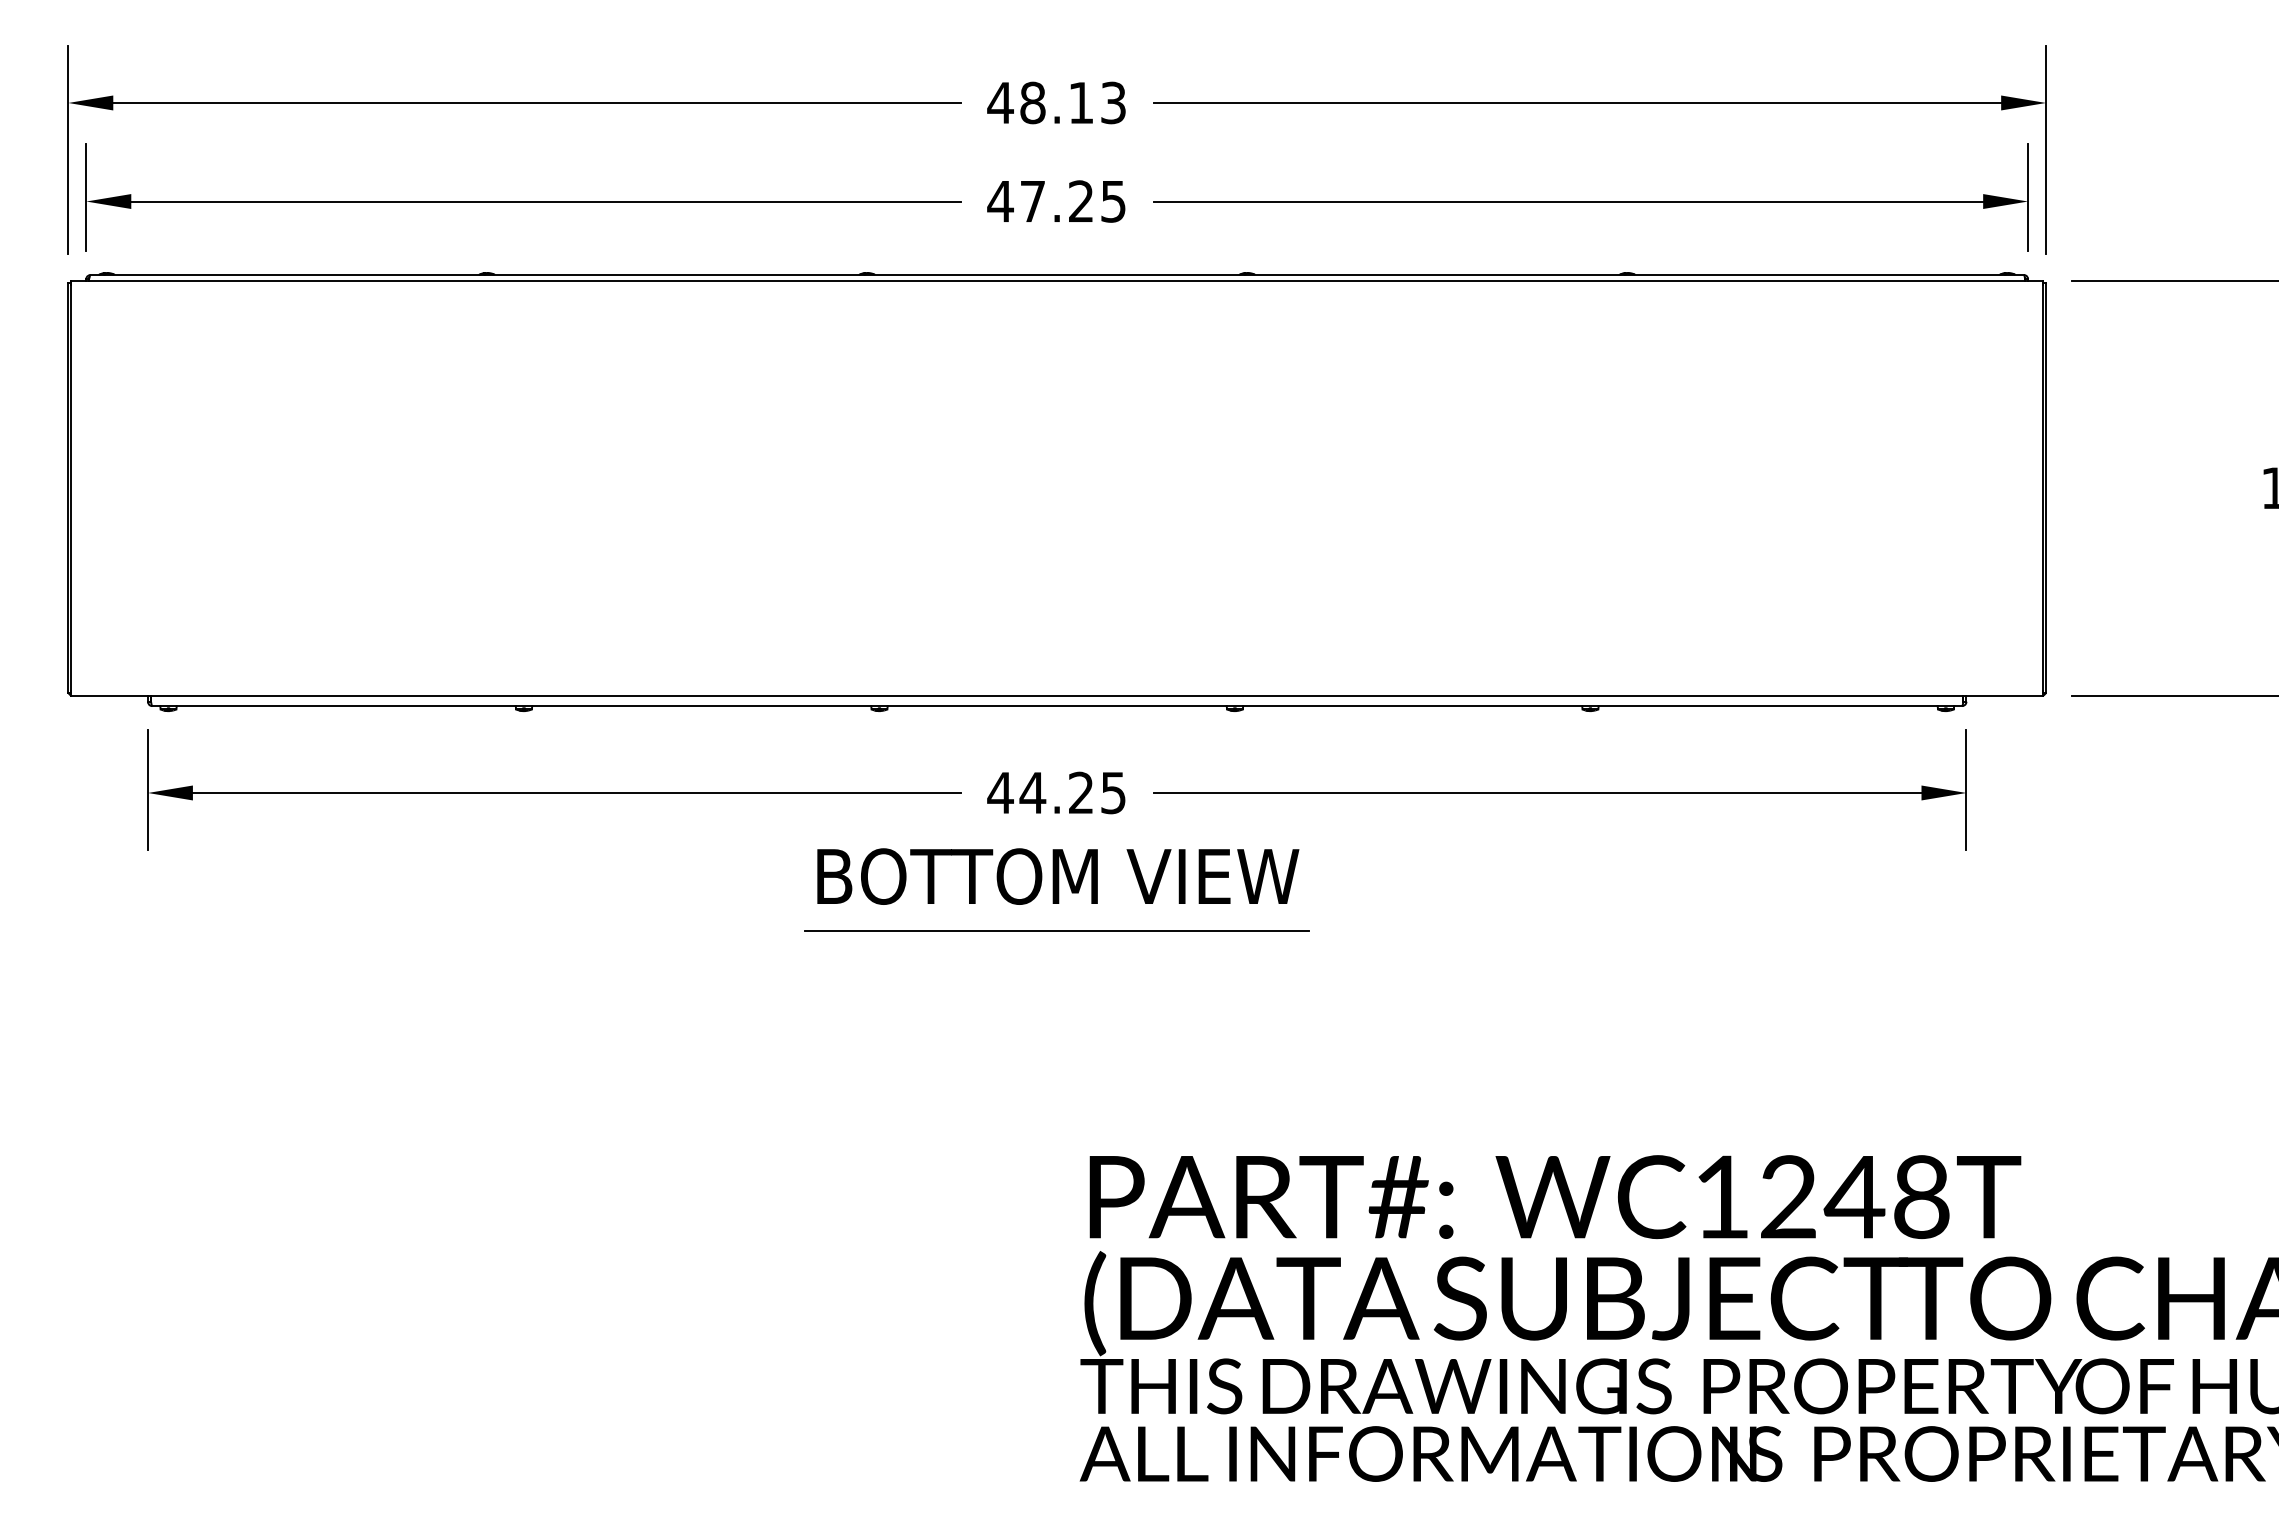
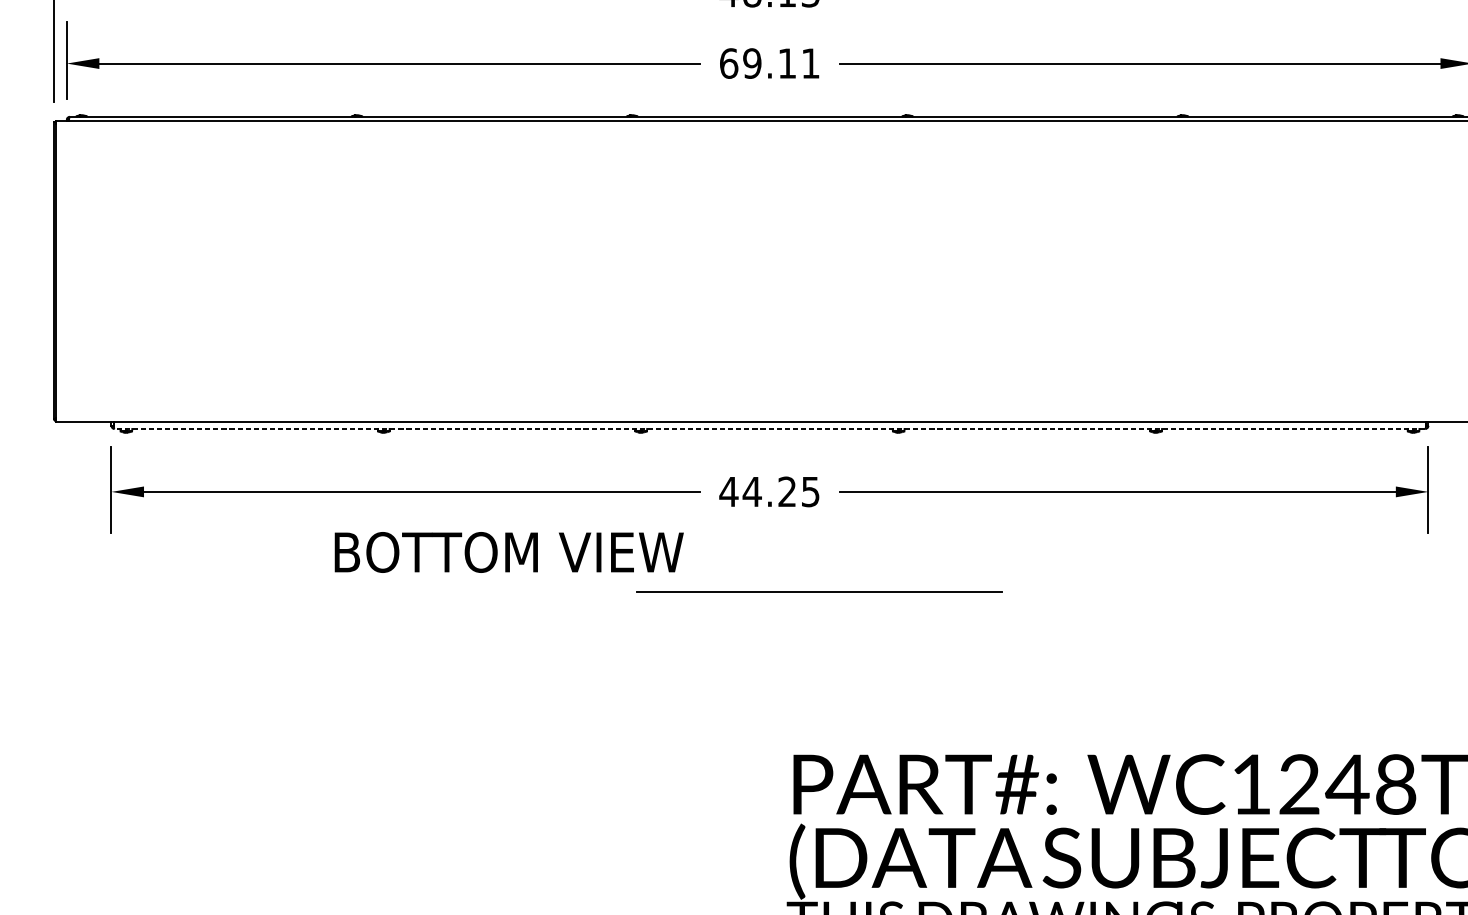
text: (1056, 201) -> (769, 63), 47.25 -> 69.11
line: (1057, 706) -> (770, 429), solid -> dashed
text: (1058, 876) -> (509, 552), moved
line: (1056, 930) -> (818, 591), moved

